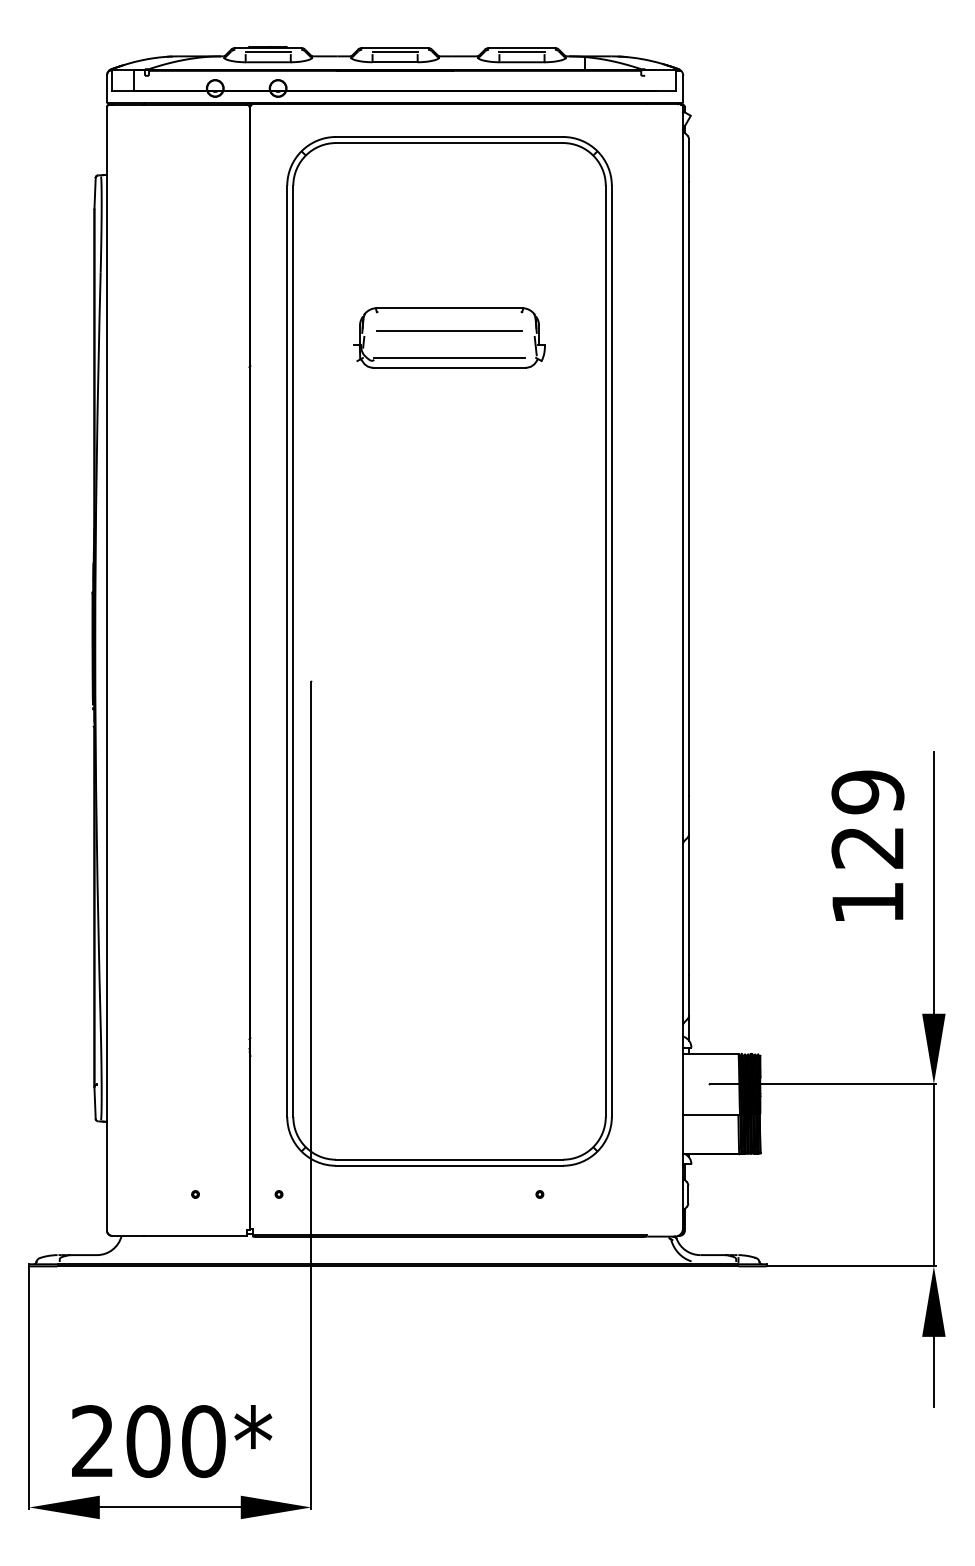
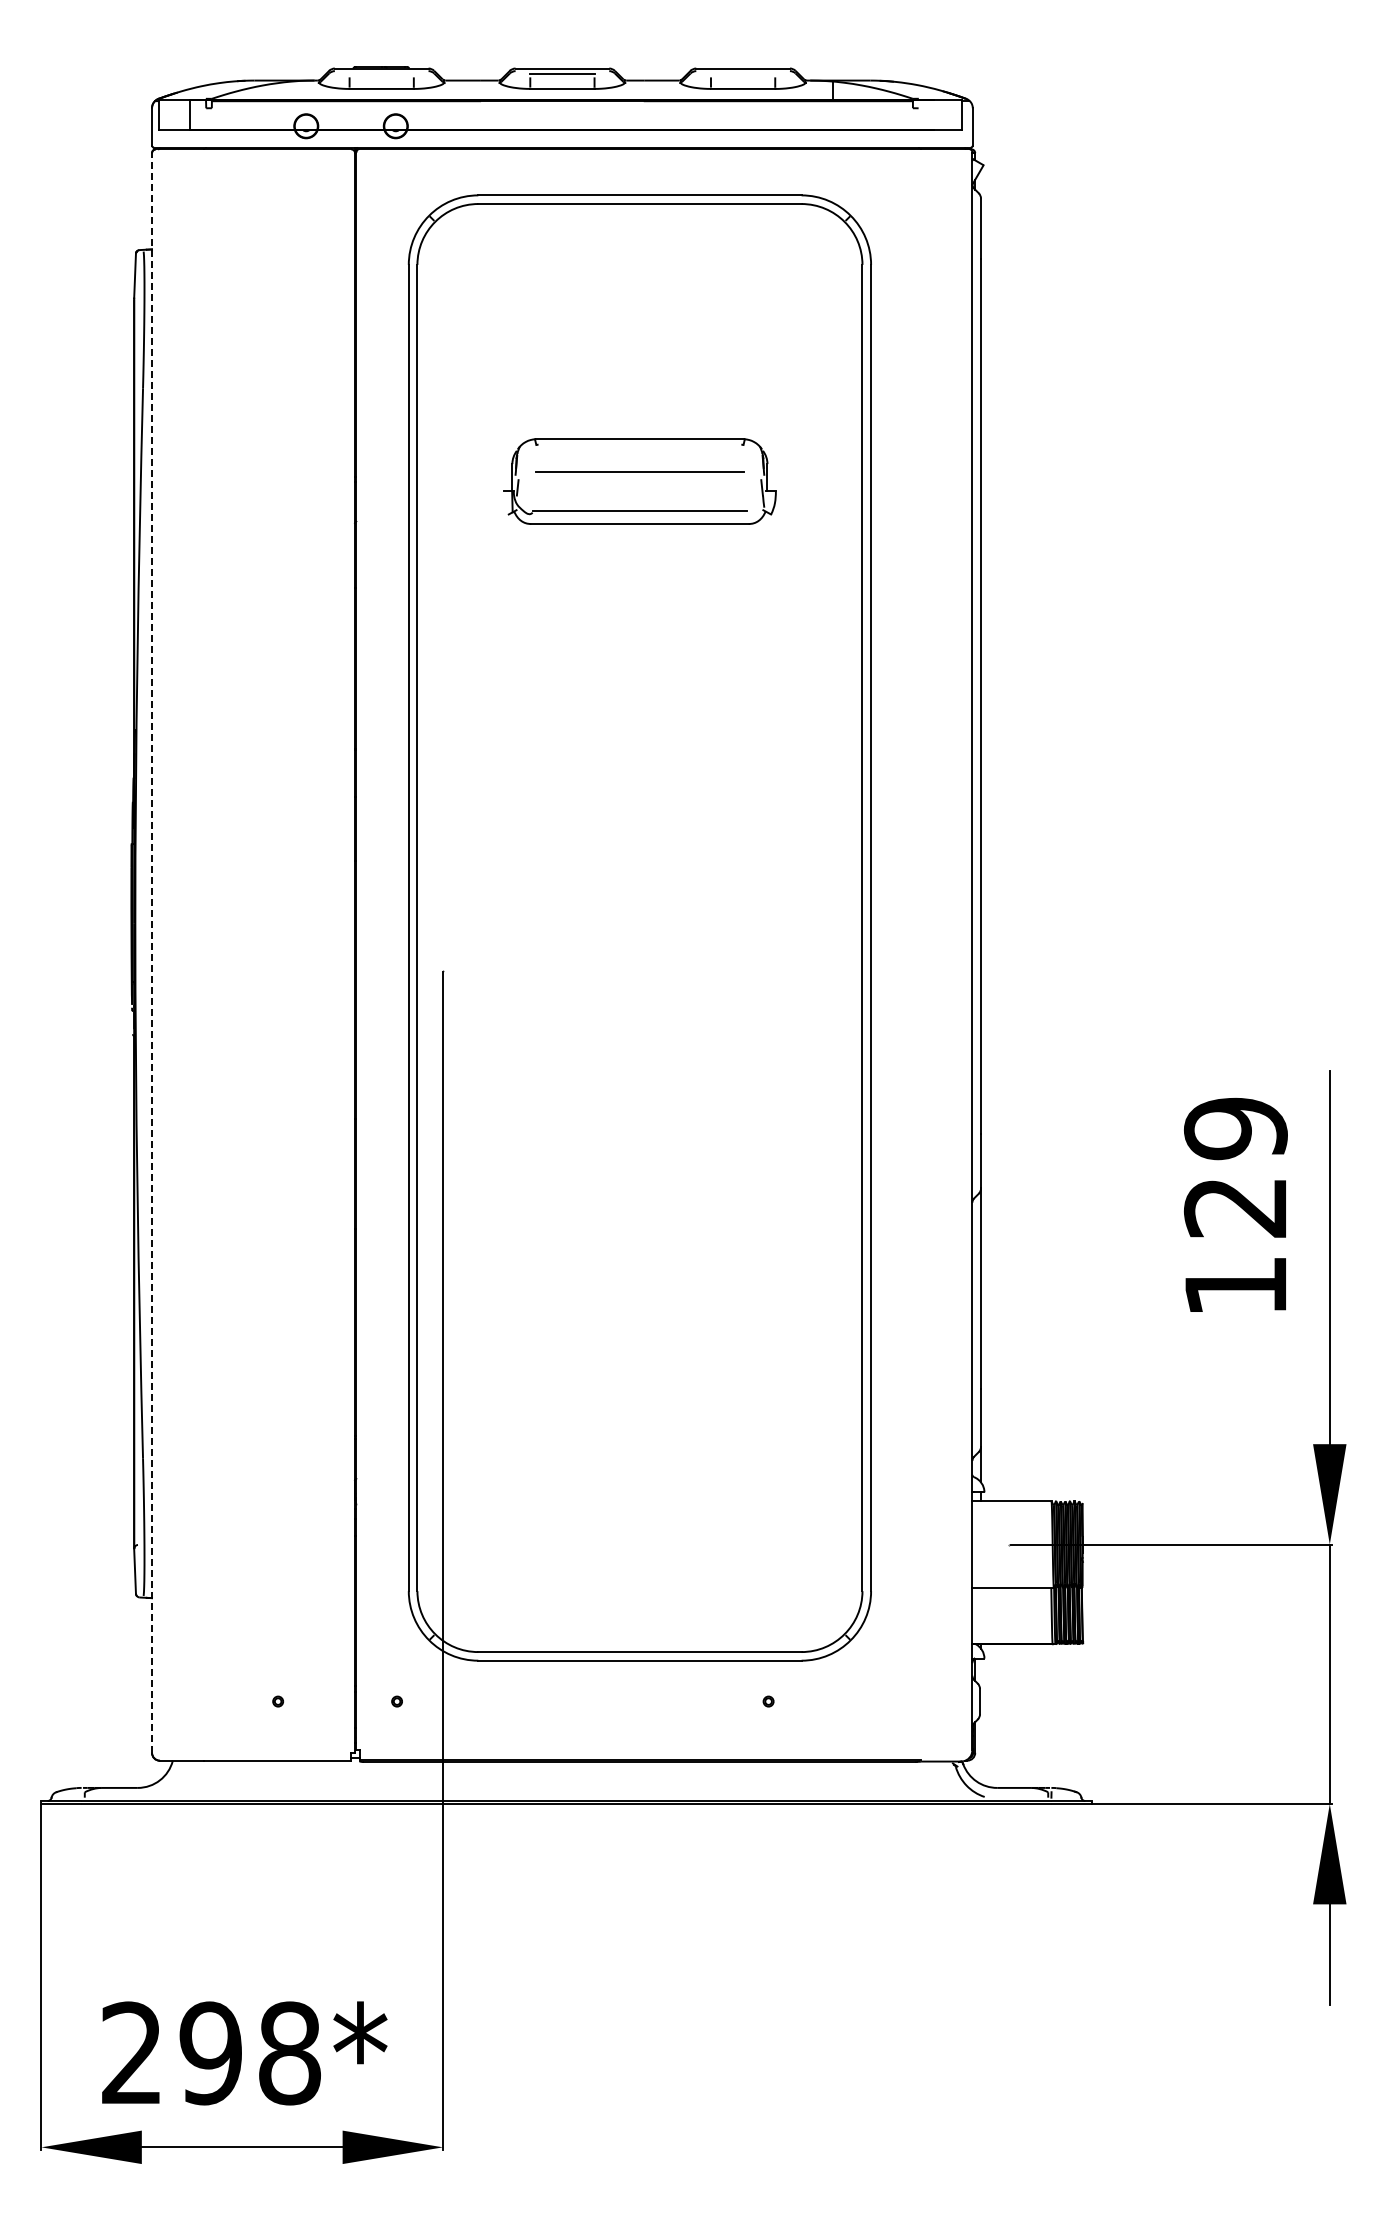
line: (268, 52) -> (381, 74), removed
line: (521, 52) -> (742, 74), removed
line: (107, 669) -> (152, 953), solid -> dashed
text: (176, 1441) -> (250, 2053), 200* -> 298*

